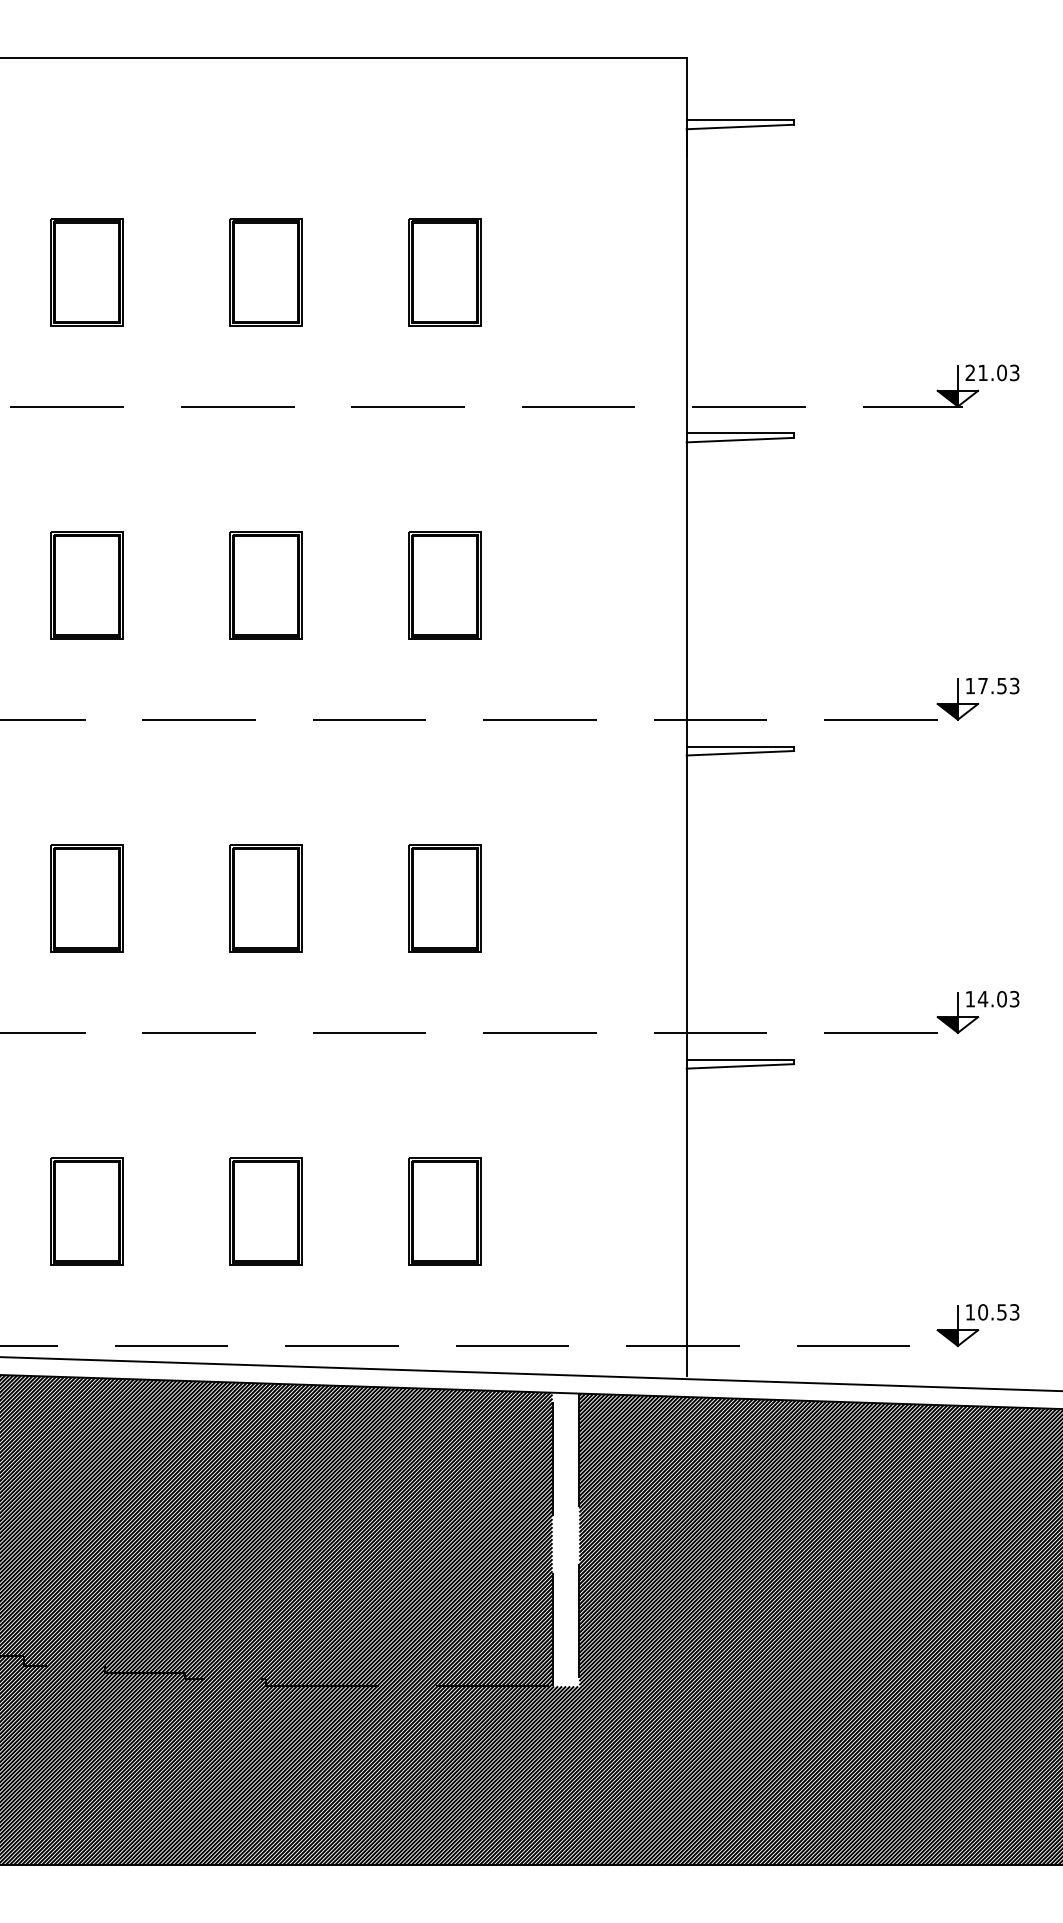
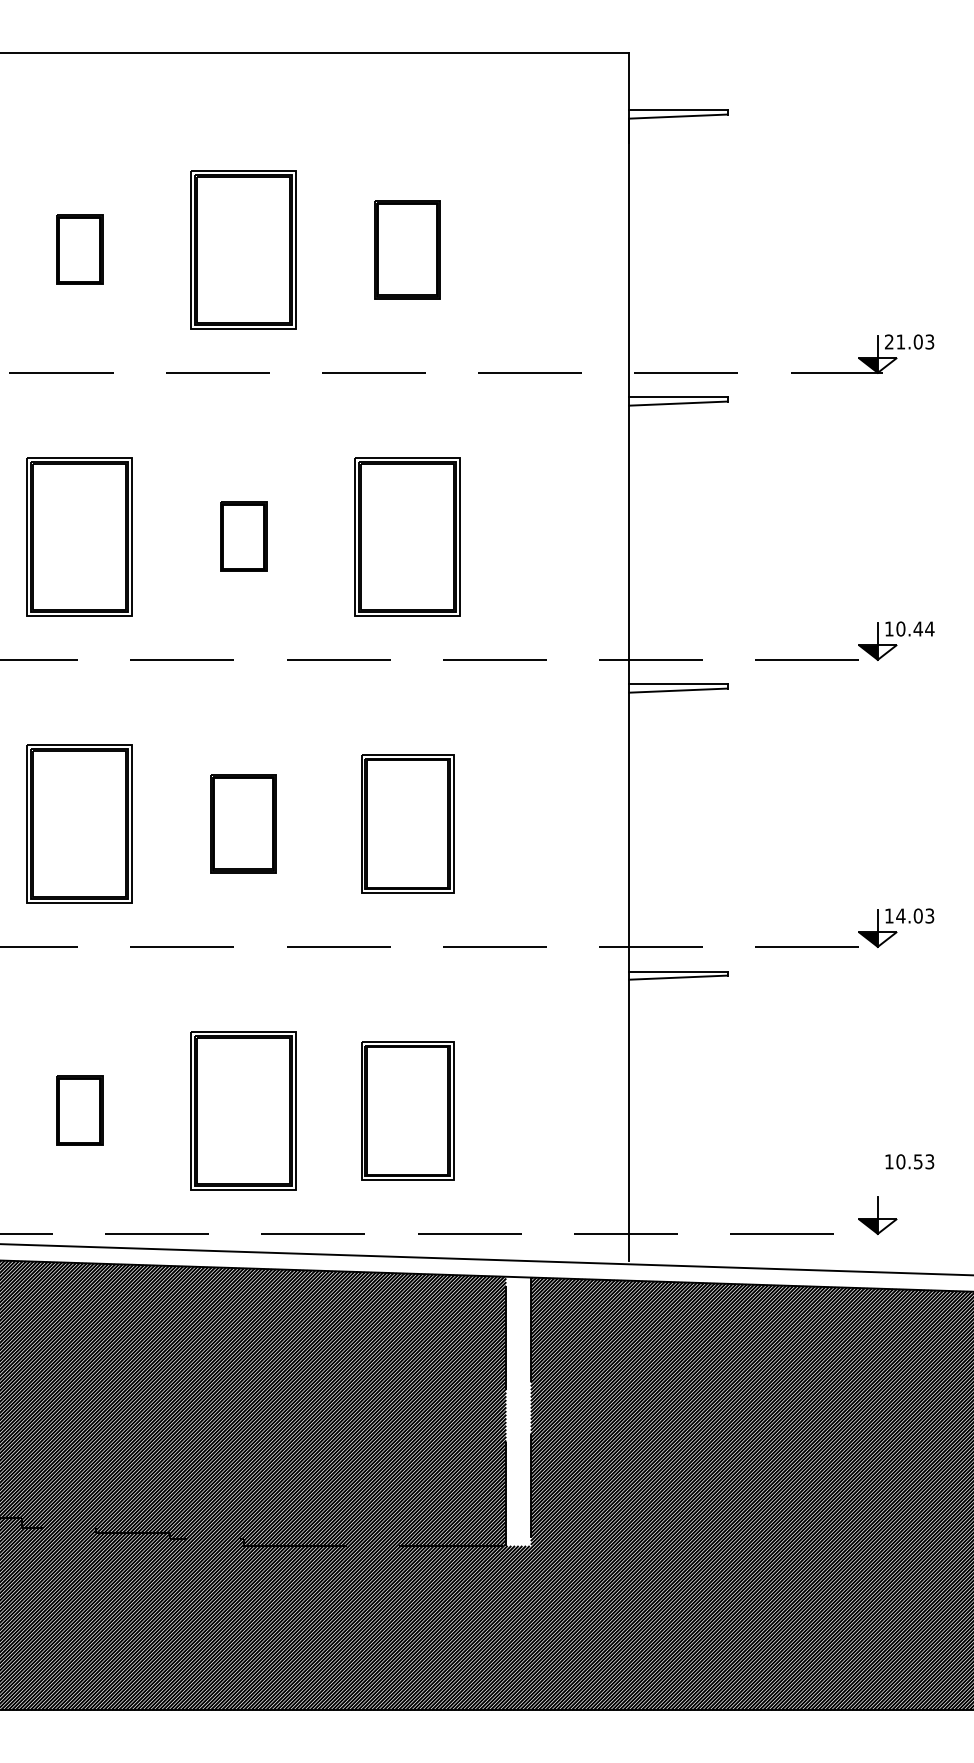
part: (86, 272) -> (79, 249), size x0.7
part: (265, 272) -> (243, 249), size x1.6
part: (86, 585) -> (79, 536), size x1.6
part: (265, 585) -> (243, 536), size x0.7
part: (444, 585) -> (407, 536), size x1.6
text: (998, 685) -> (915, 628), 17.53 -> 10.44
part: (86, 898) -> (79, 823), size x1.6
part: (444, 898) -> (407, 823), size x1.4
part: (86, 1211) -> (79, 1110), size x0.7
part: (265, 1211) -> (243, 1110), size x1.6
part: (444, 1211) -> (407, 1110), size x1.4
text: (992, 1312) -> (909, 1161), moved

